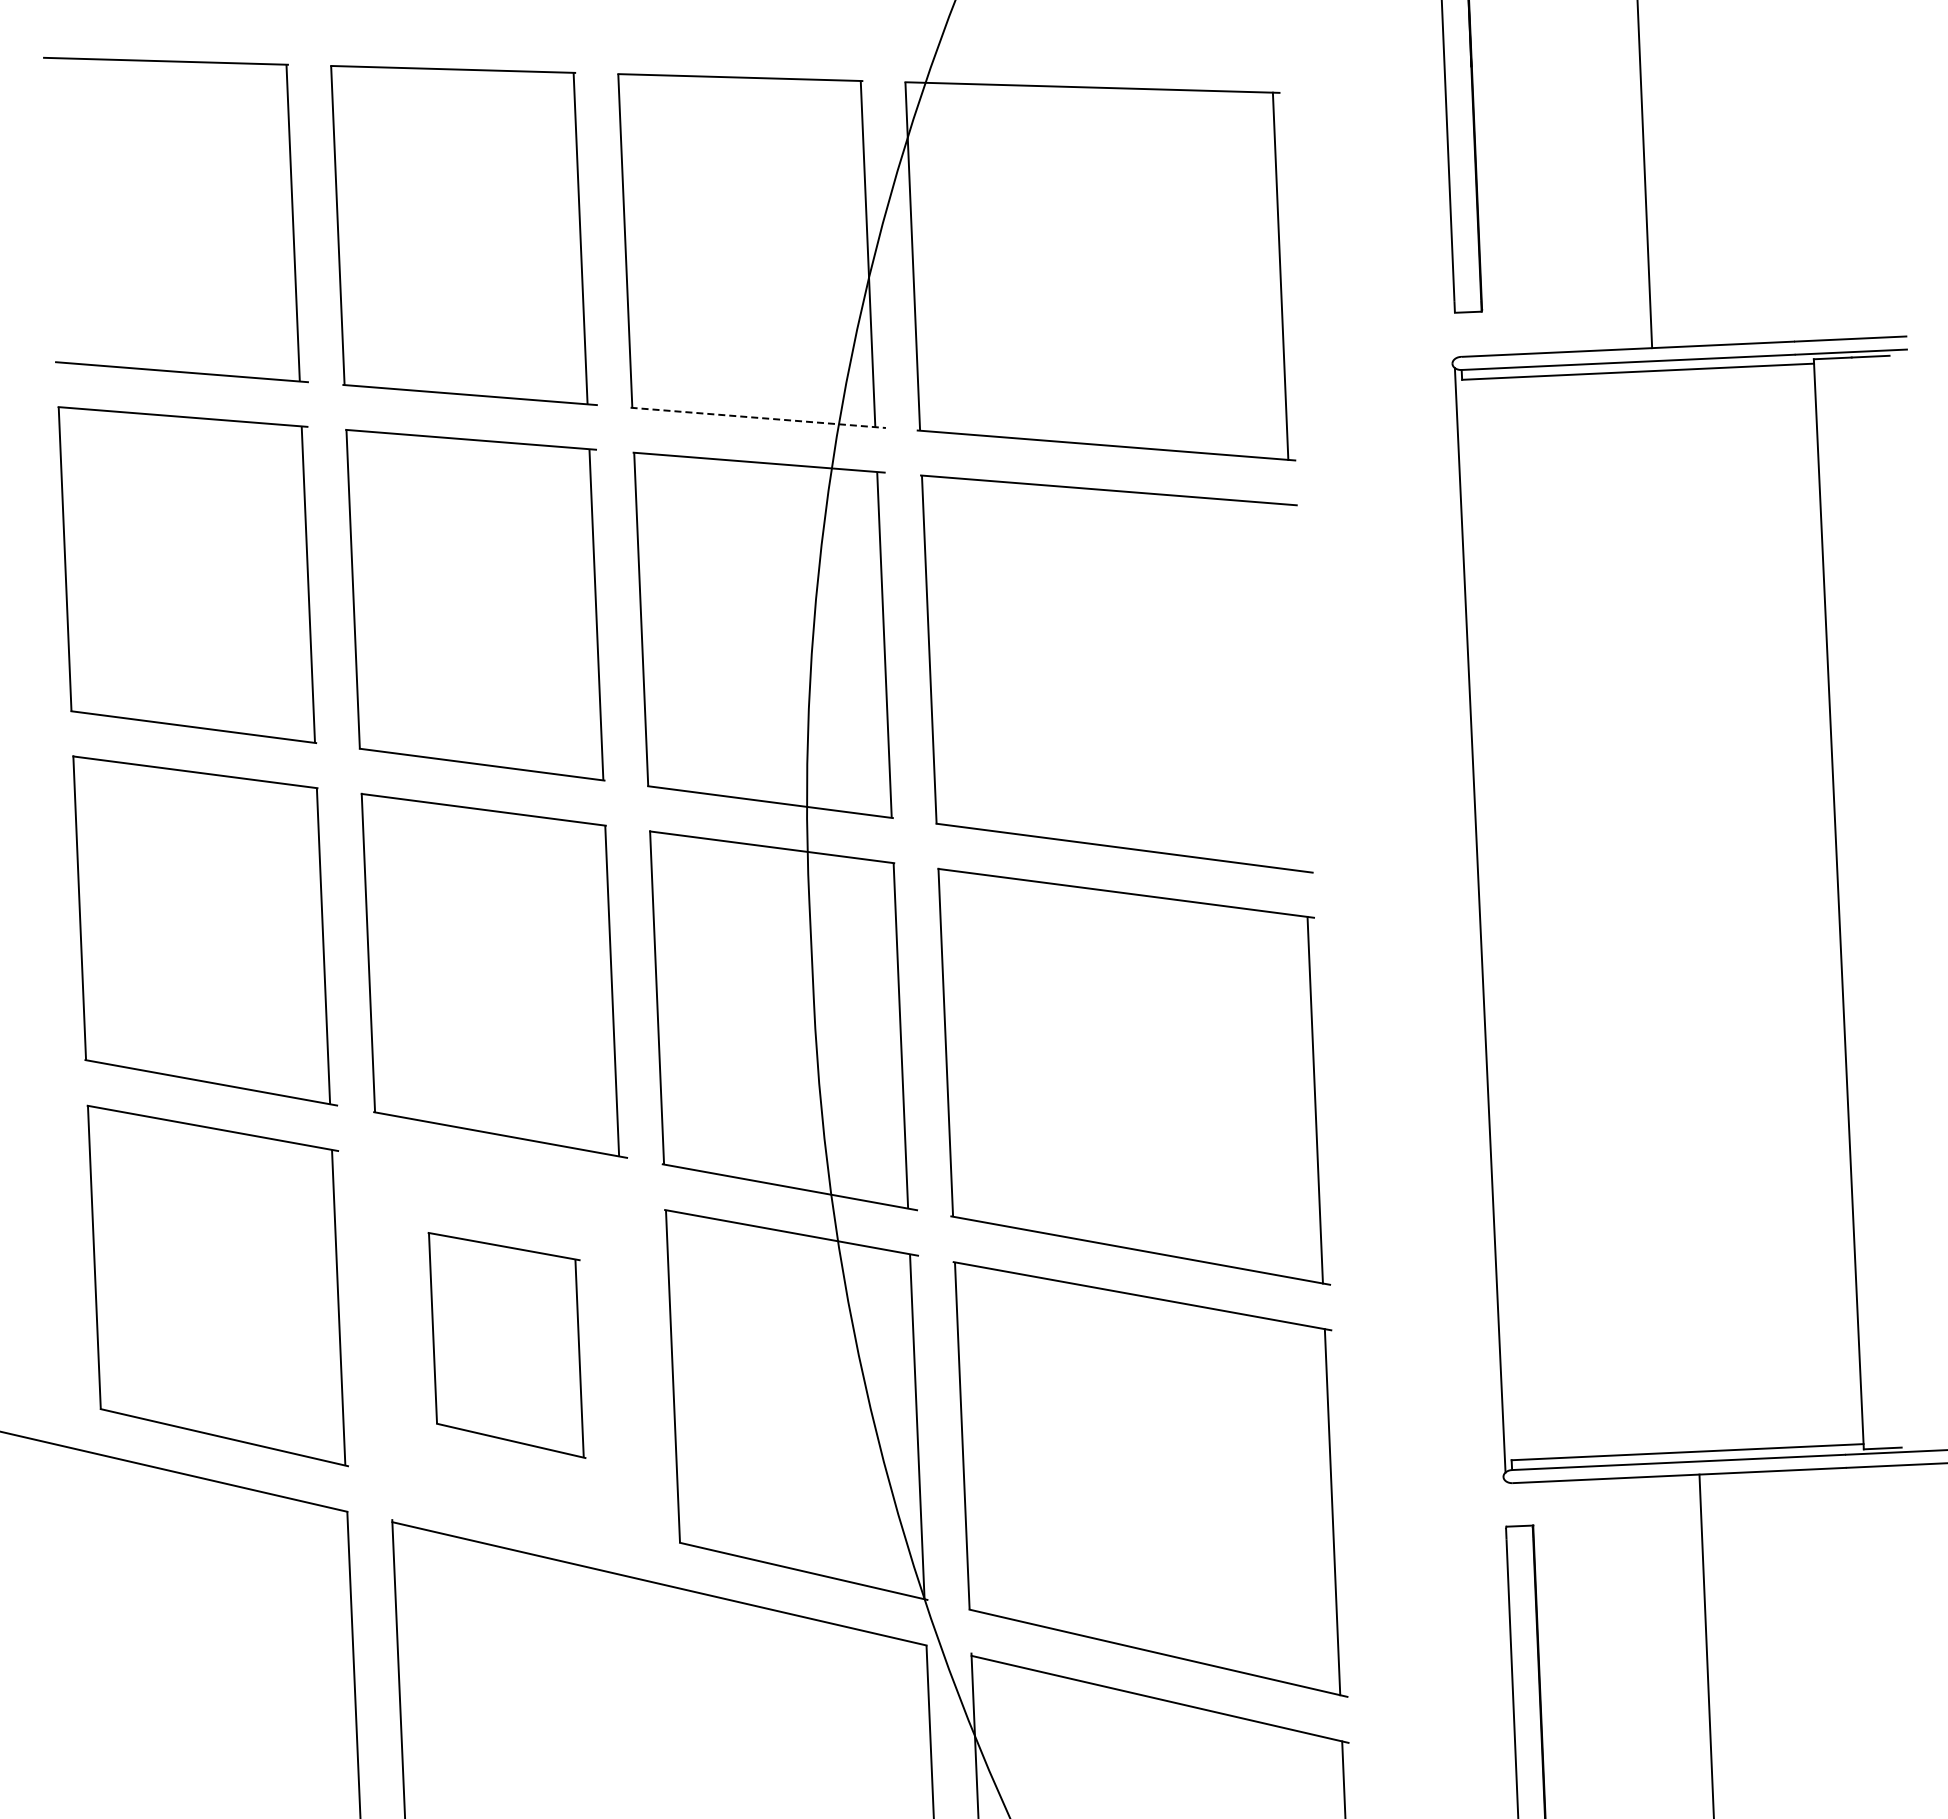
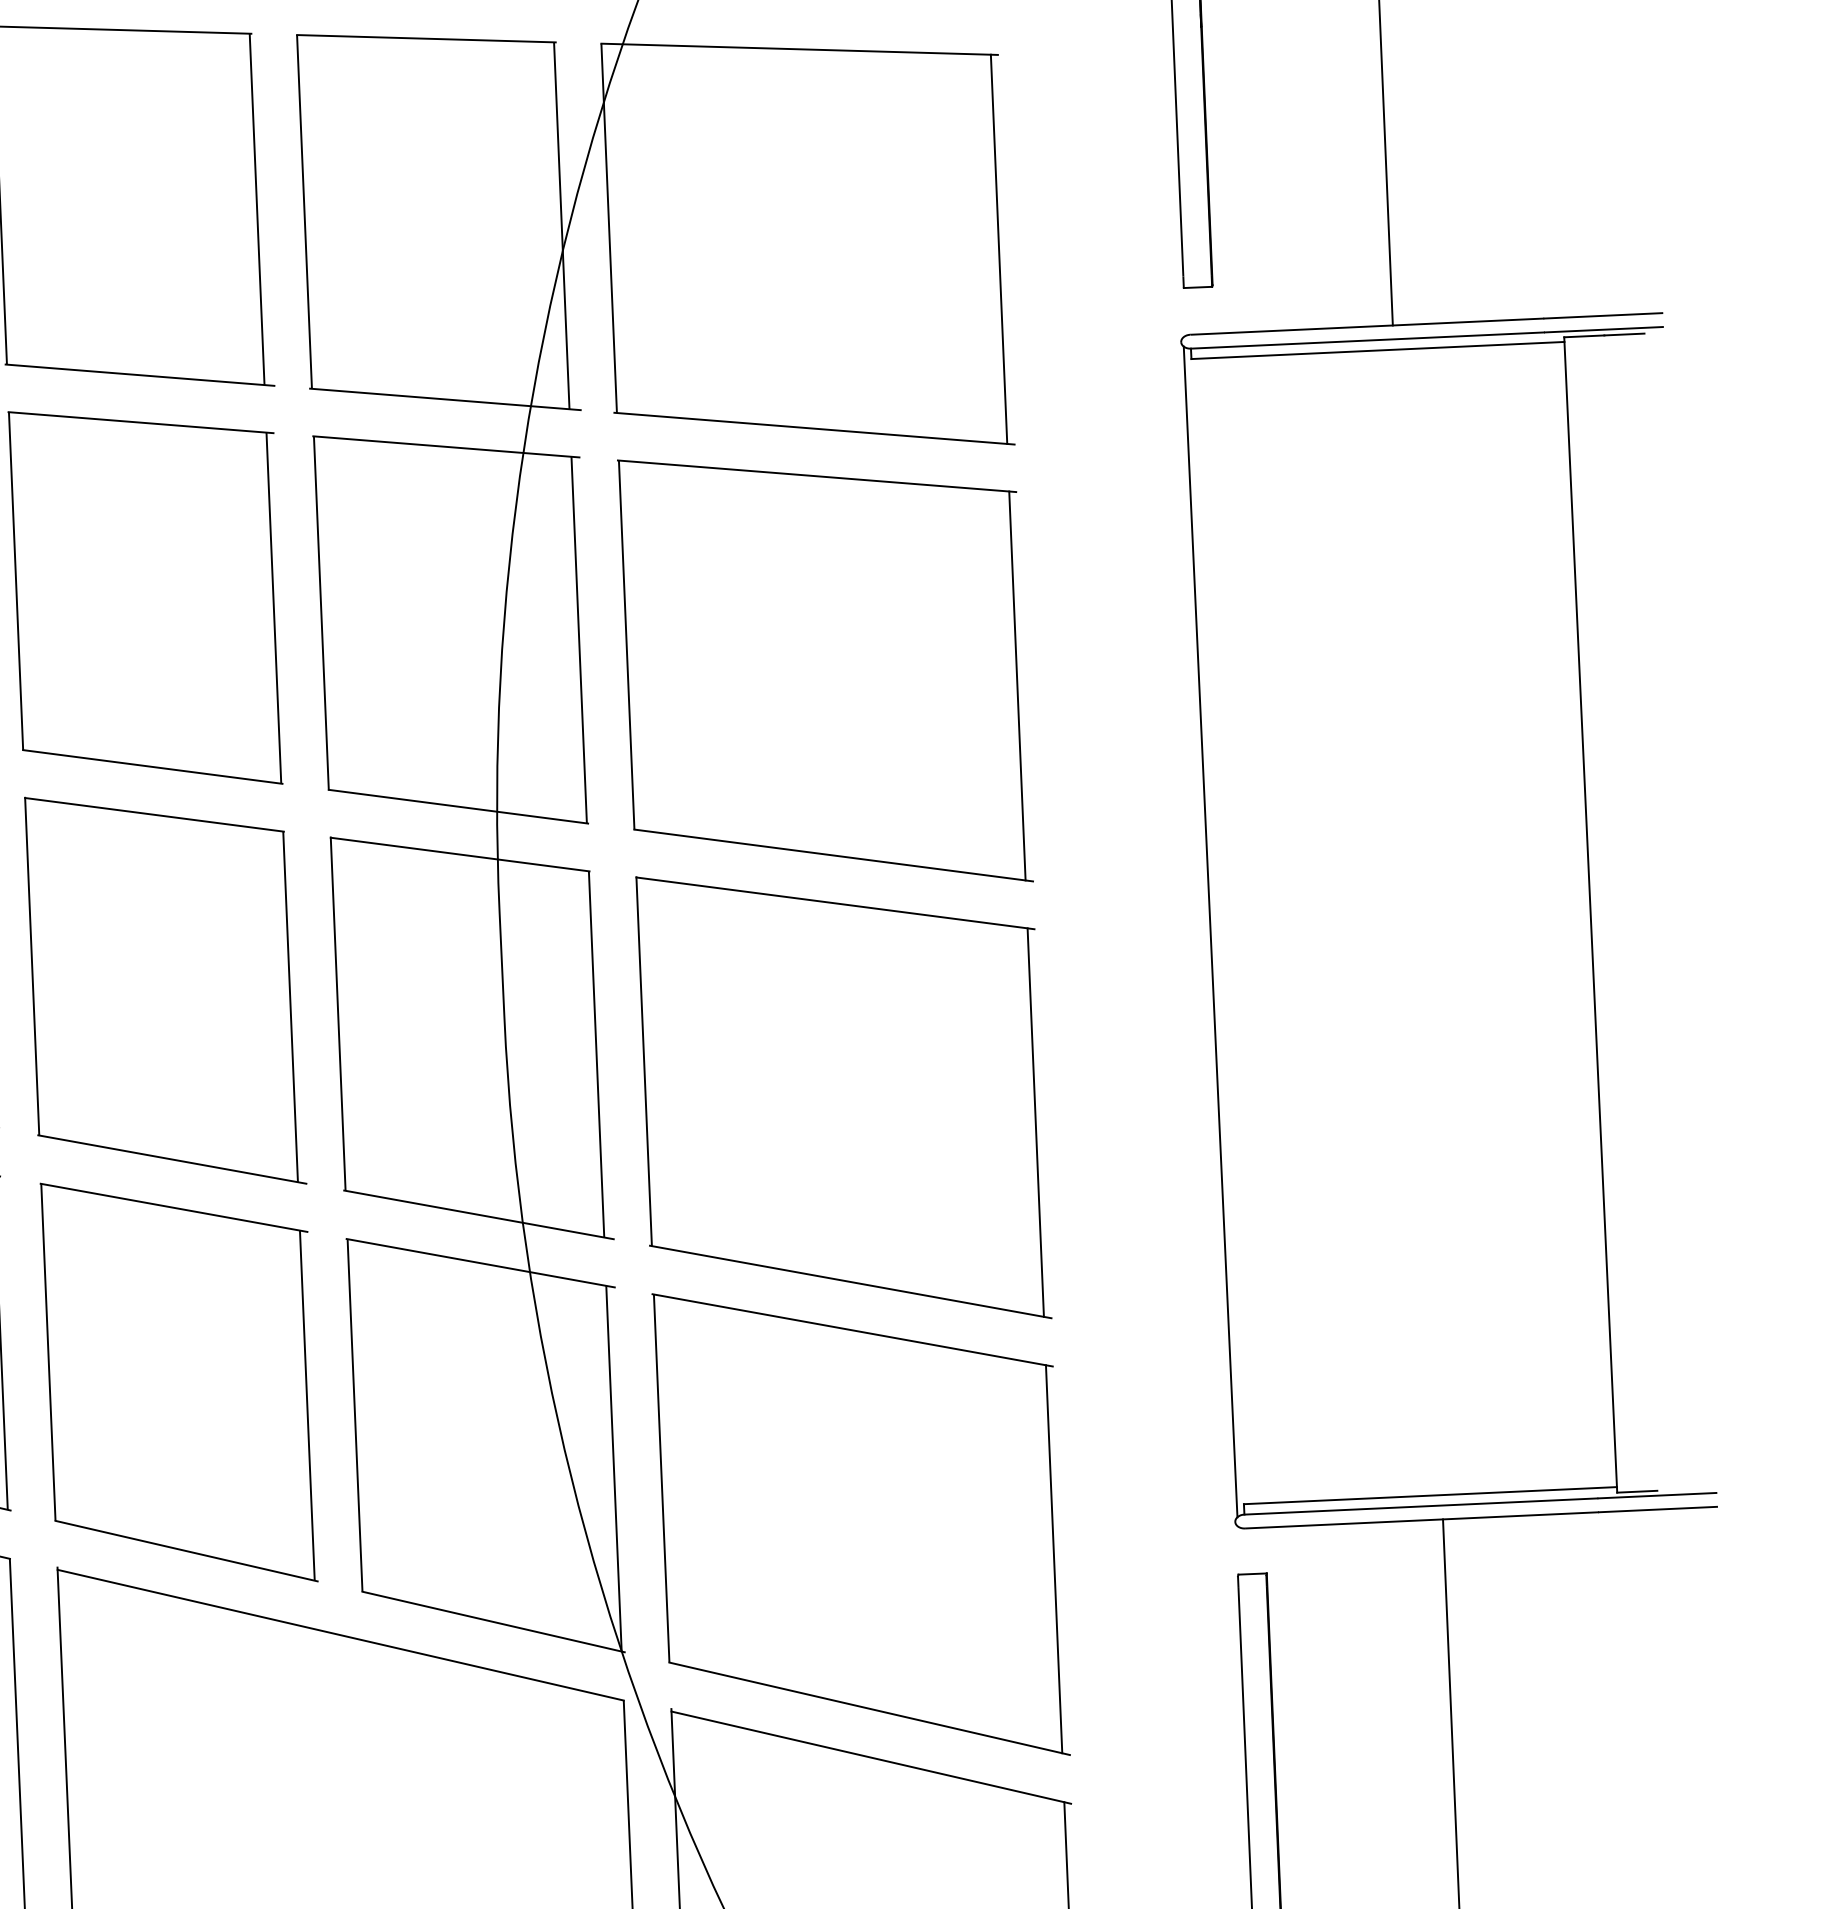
line: (758, 417) -> (445, 399), dashed -> solid
line: (1297, 687) -> (1016, 685), added
part: (506, 1345) -> (178, 1382), size x1.67

